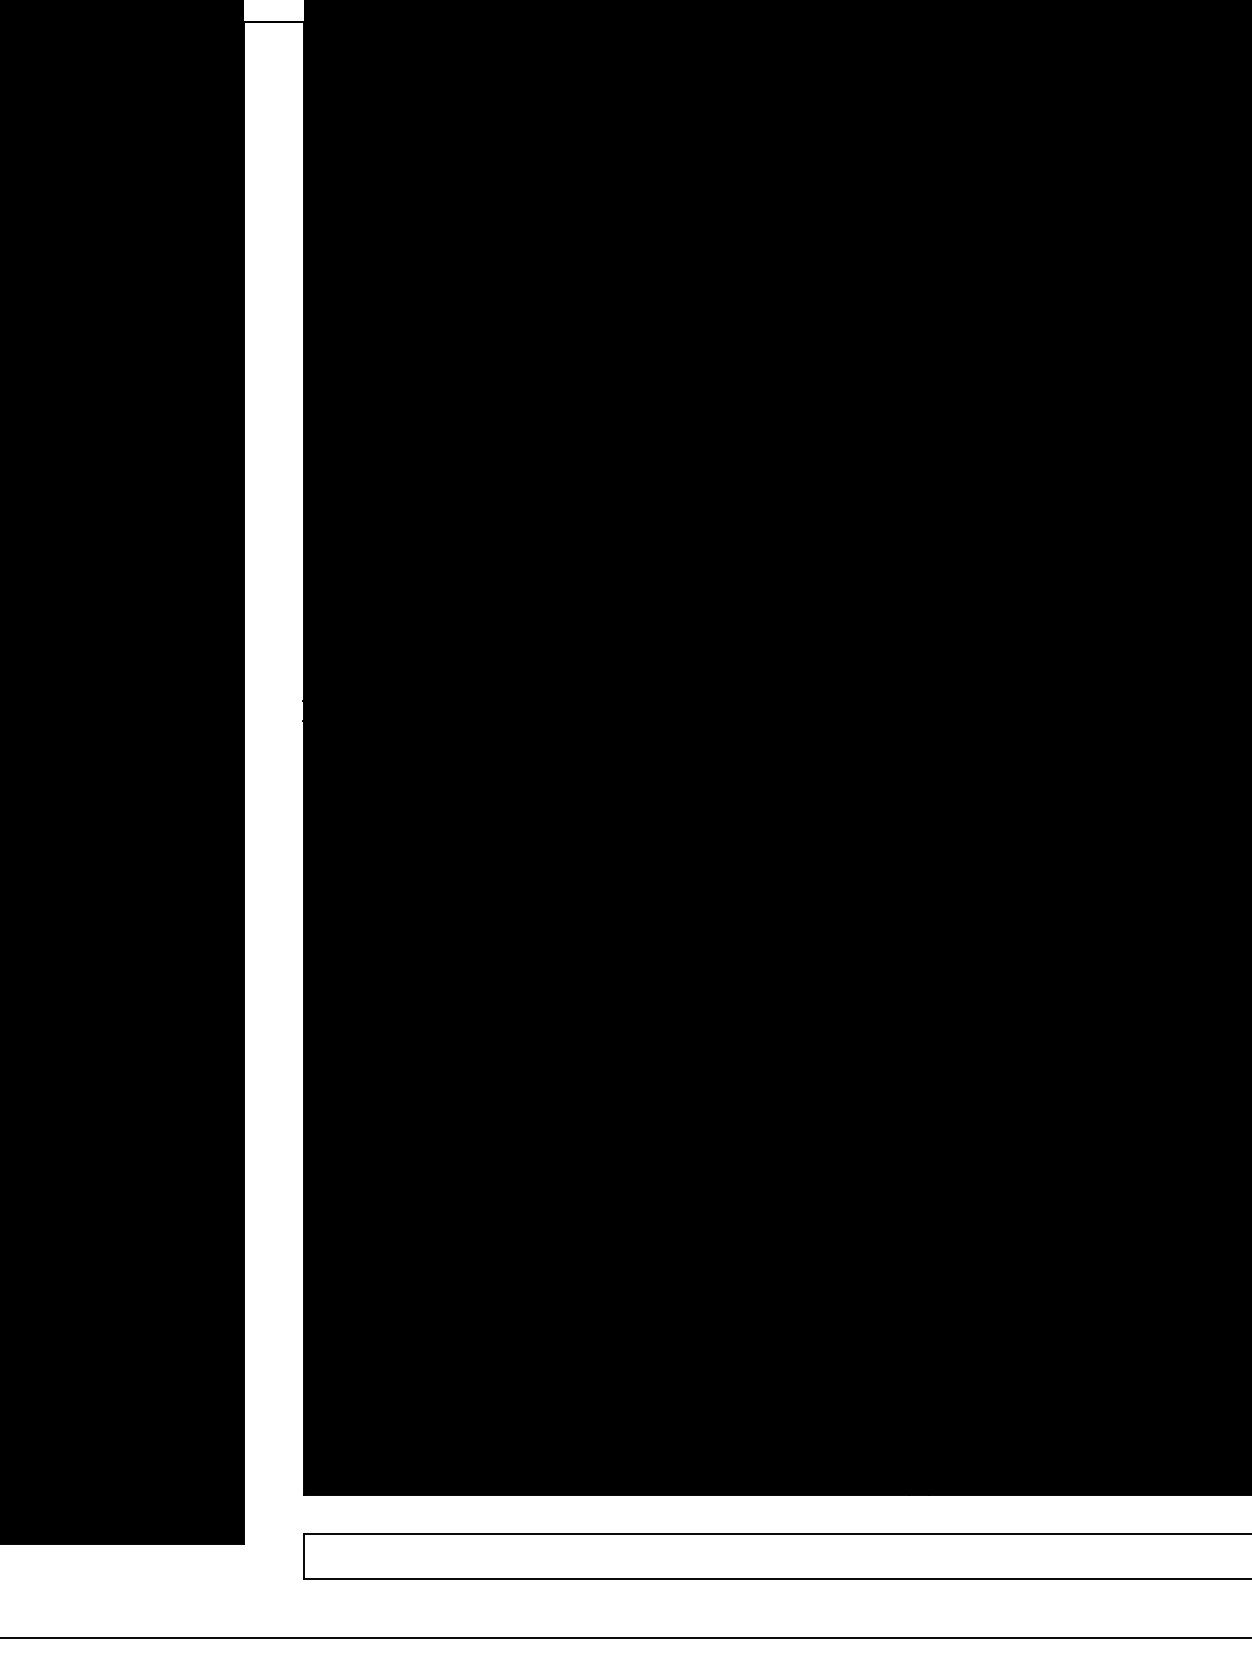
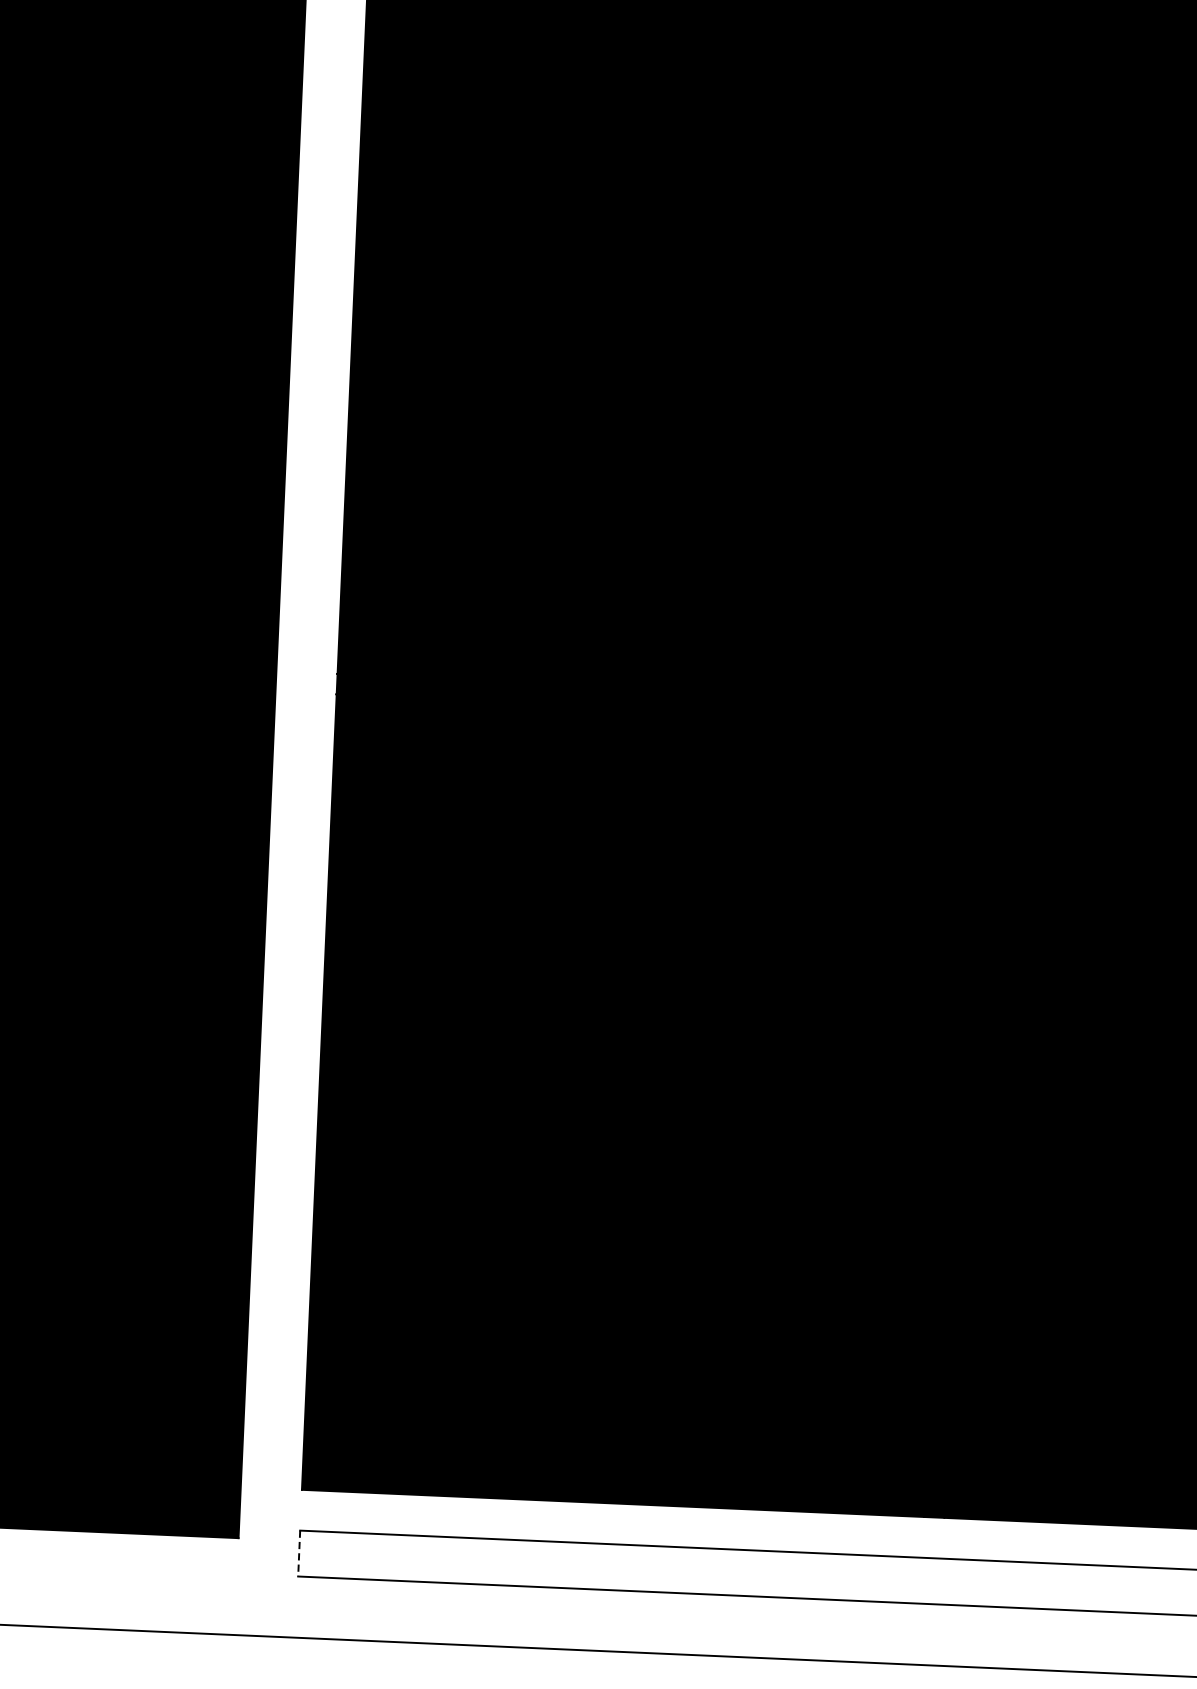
line: (303, 1556) -> (298, 1553), solid -> dashed

